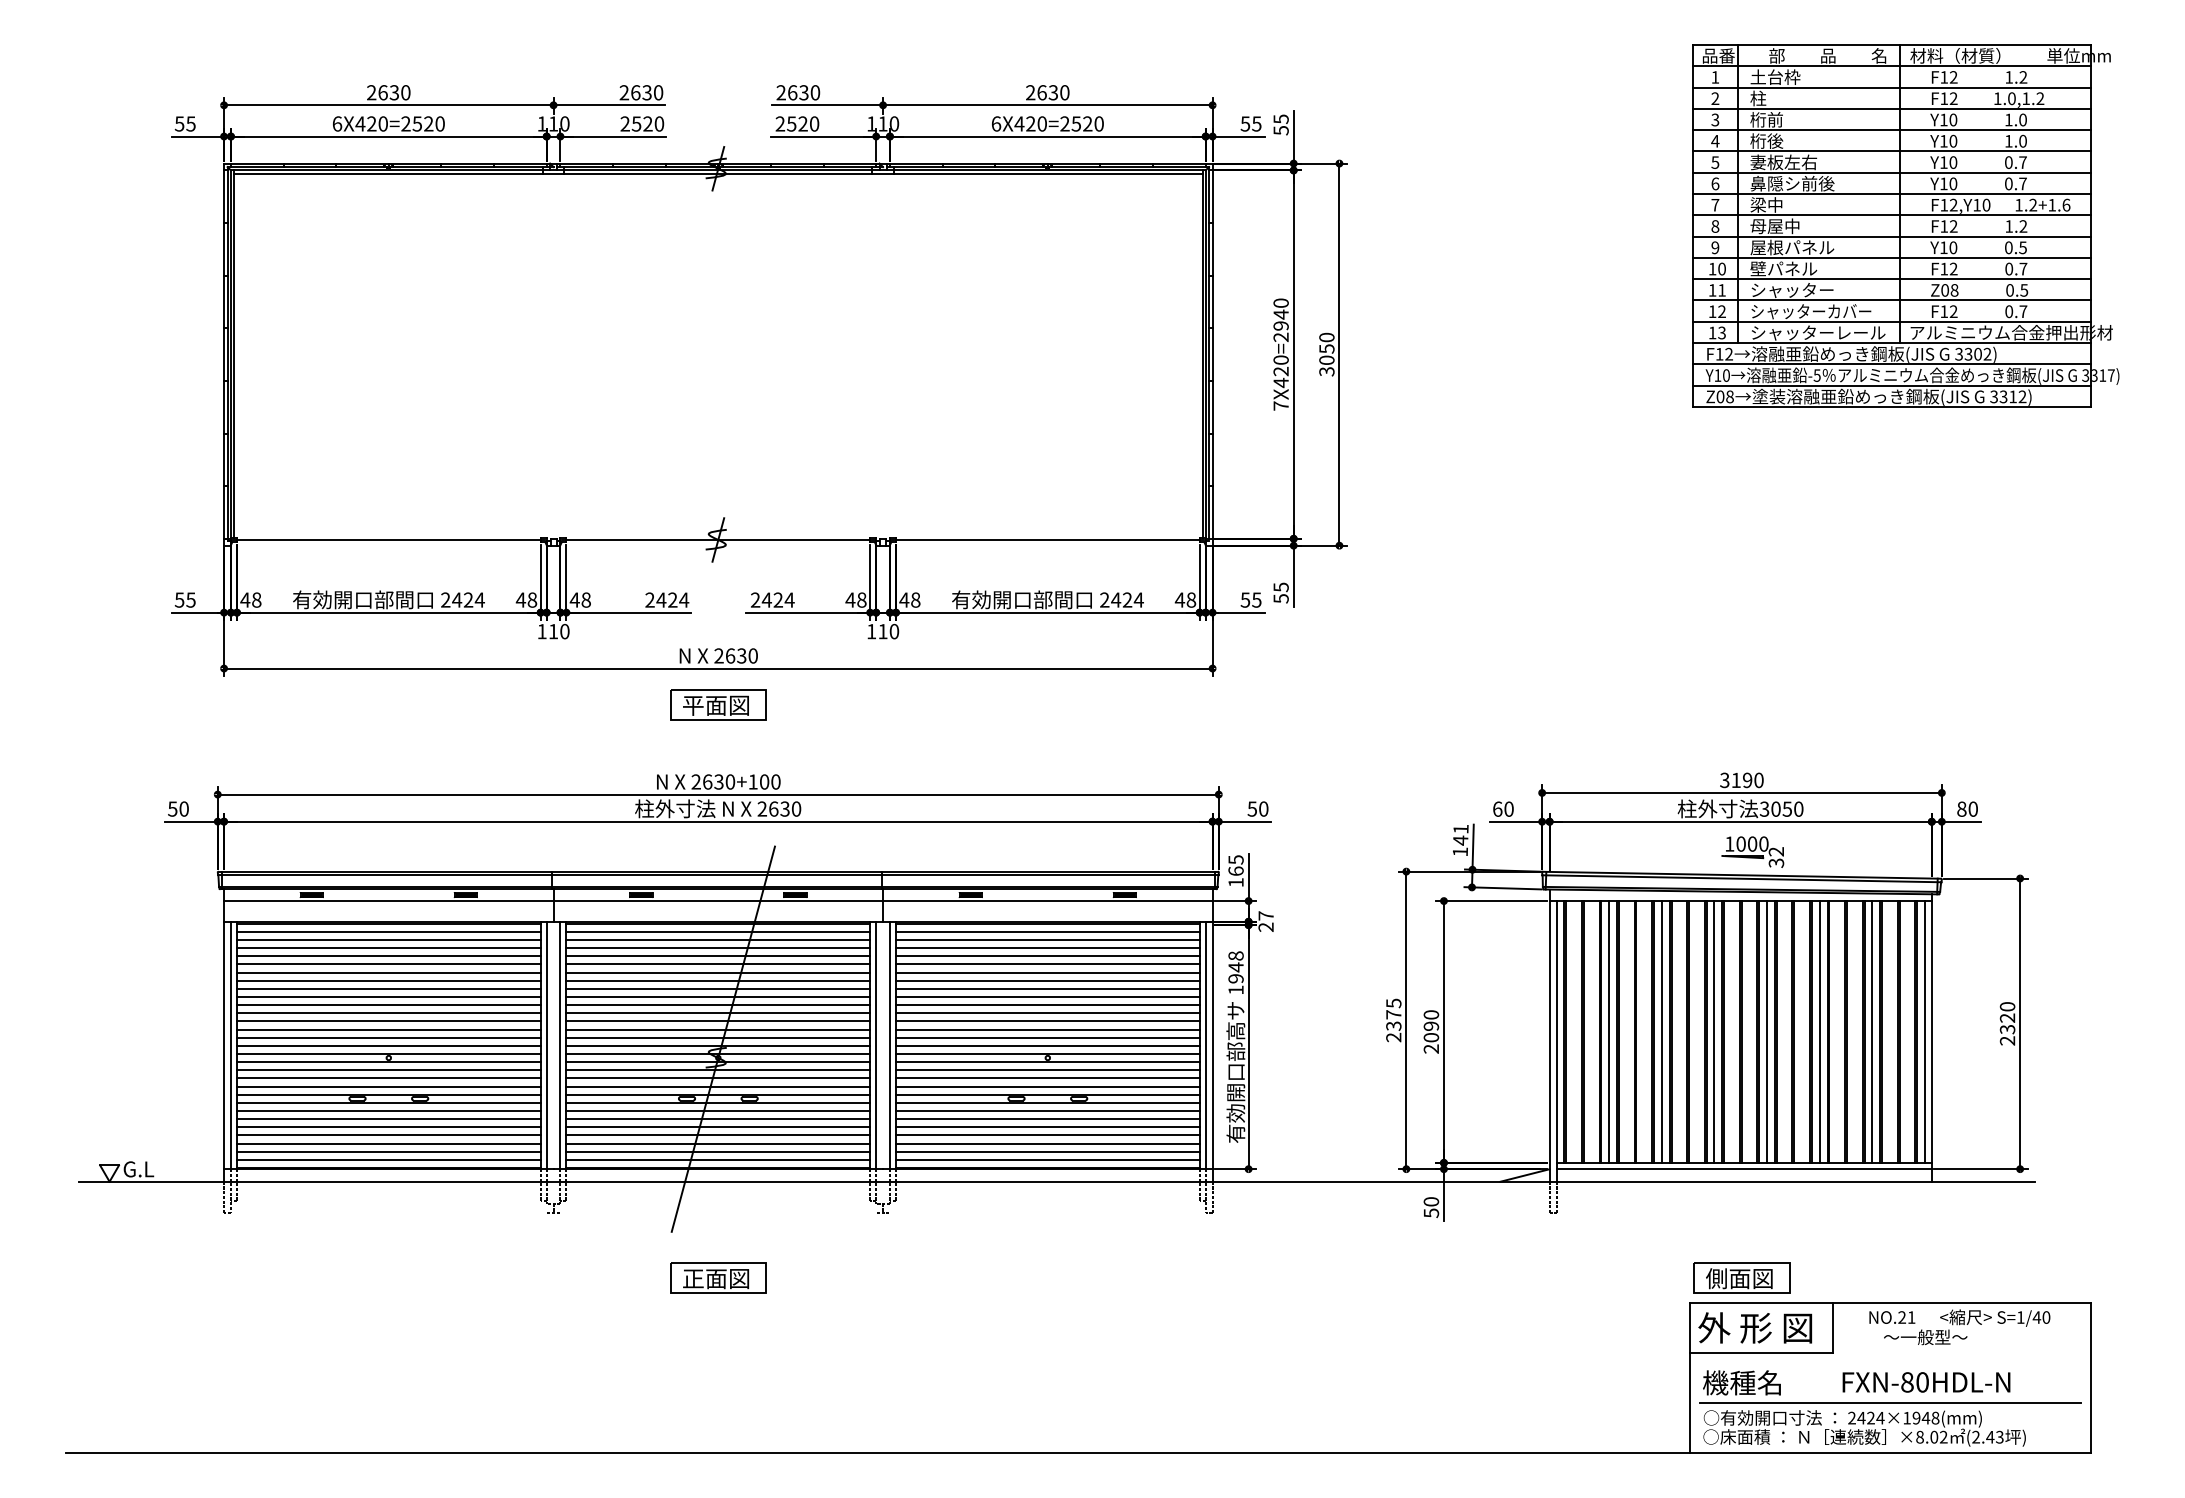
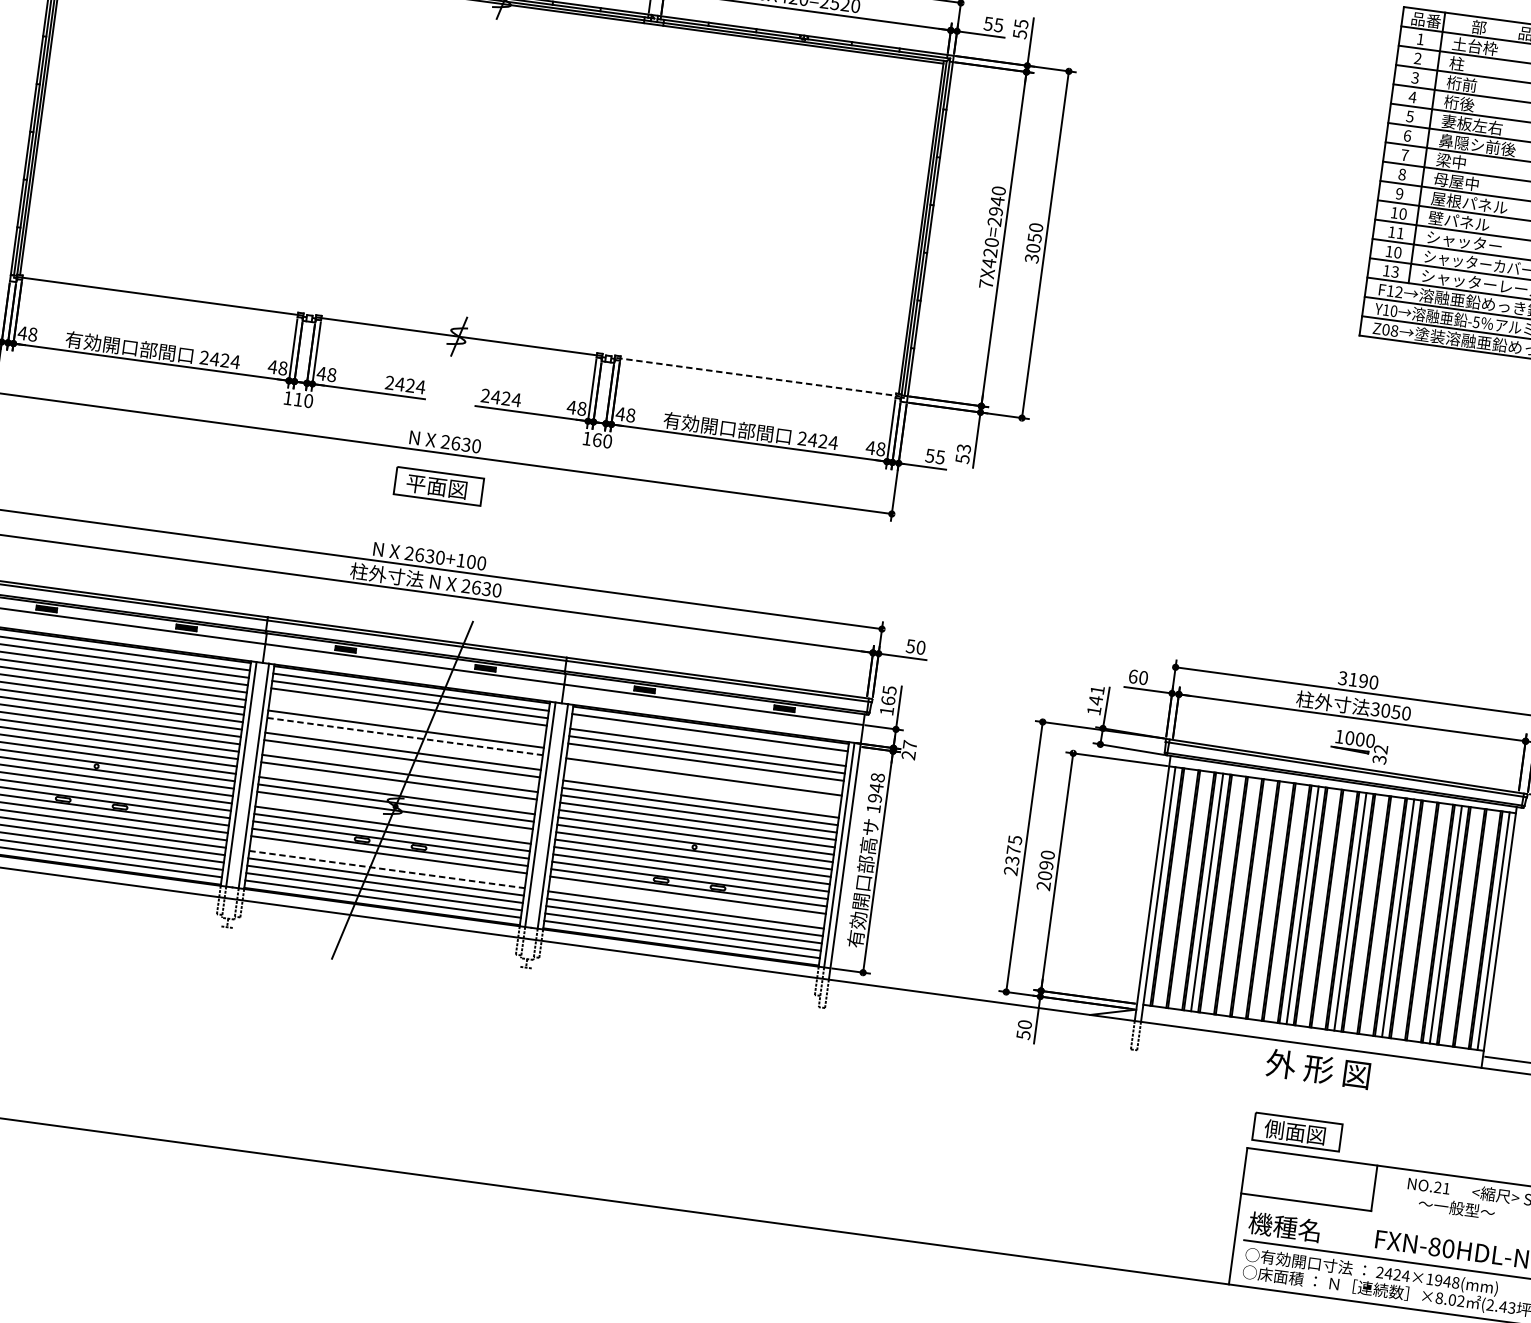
text: (1721, 311) -> (1397, 252), 12 -> 10
line: (1048, 539) -> (758, 376), solid -> dashed
text: (1280, 586) -> (963, 447), 55 -> 53
text: (882, 631) -> (596, 439), 110 -> 160
line: (1047, 939) -> (708, 739), removed
line: (718, 956) -> (408, 714), removed
line: (718, 964) -> (407, 721), removed
line: (1047, 972) -> (704, 769), removed
line: (718, 980) -> (405, 736), solid -> dashed
line: (718, 988) -> (404, 743), removed
line: (1047, 988) -> (702, 784), removed
line: (1047, 996) -> (701, 791), removed
line: (718, 1013) -> (401, 766), removed
line: (1661, 1031) -> (1254, 898), removed
line: (718, 1037) -> (398, 788), removed
line: (718, 1070) -> (394, 818), removed
line: (718, 1119) -> (388, 862), removed
line: (1047, 1119) -> (686, 902), removed
line: (718, 1127) -> (387, 869), solid -> dashed
line: (1743, 1169) -> (1312, 1033), removed
part: (718, 1277) -> (368, 1005), removed
text: (1755, 1327) -> (1318, 1068), moved

